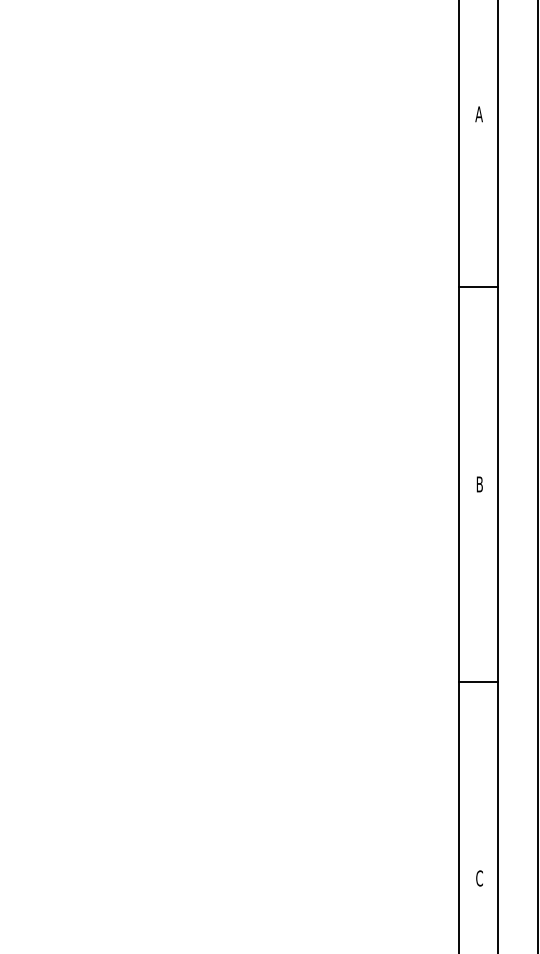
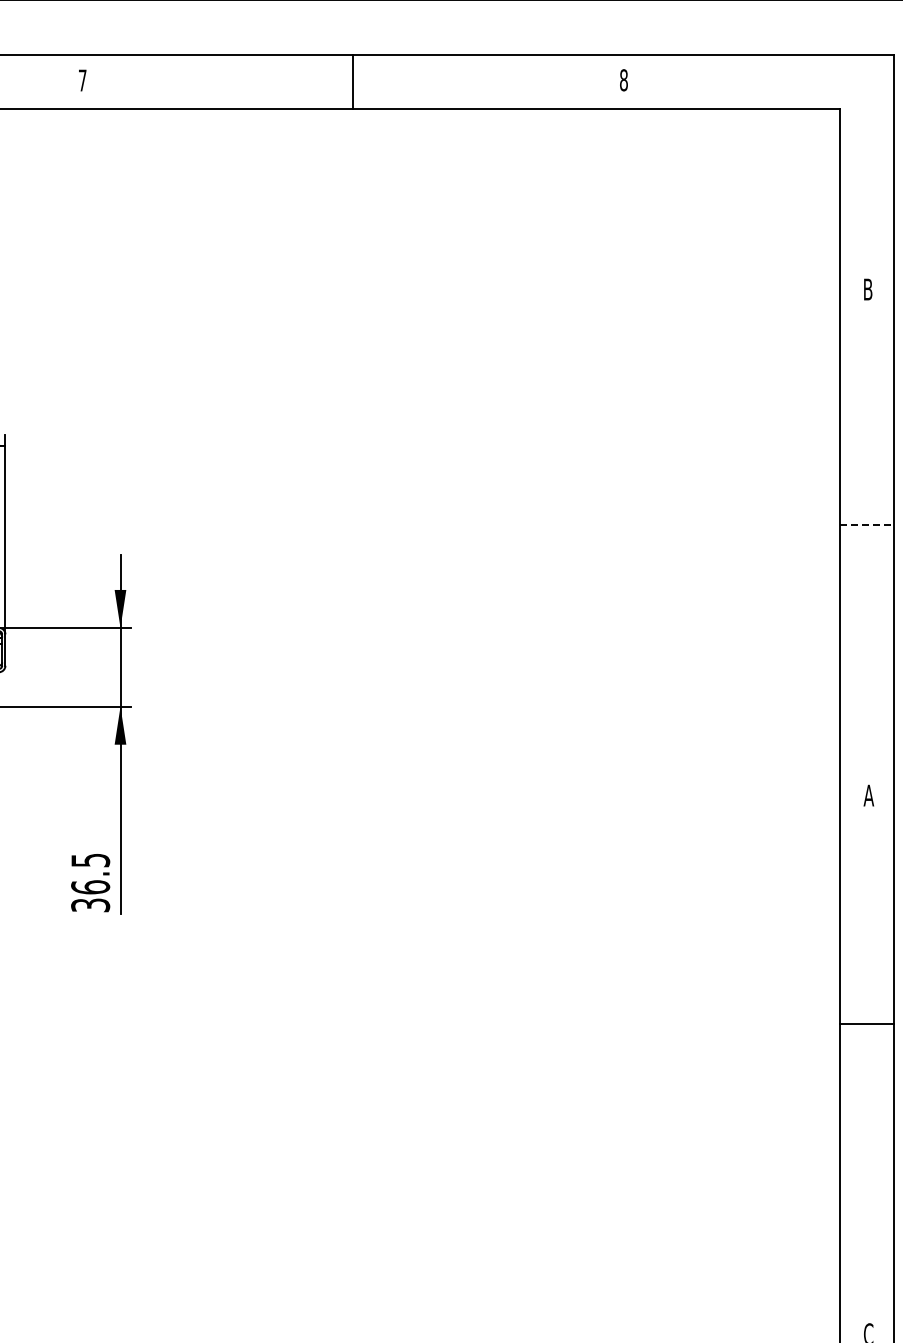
text: (478, 114) -> (867, 289), A -> B
line: (478, 286) -> (867, 525), solid -> dashed
text: (479, 484) -> (868, 795), B -> A
line: (478, 682) -> (866, 1024), moved

